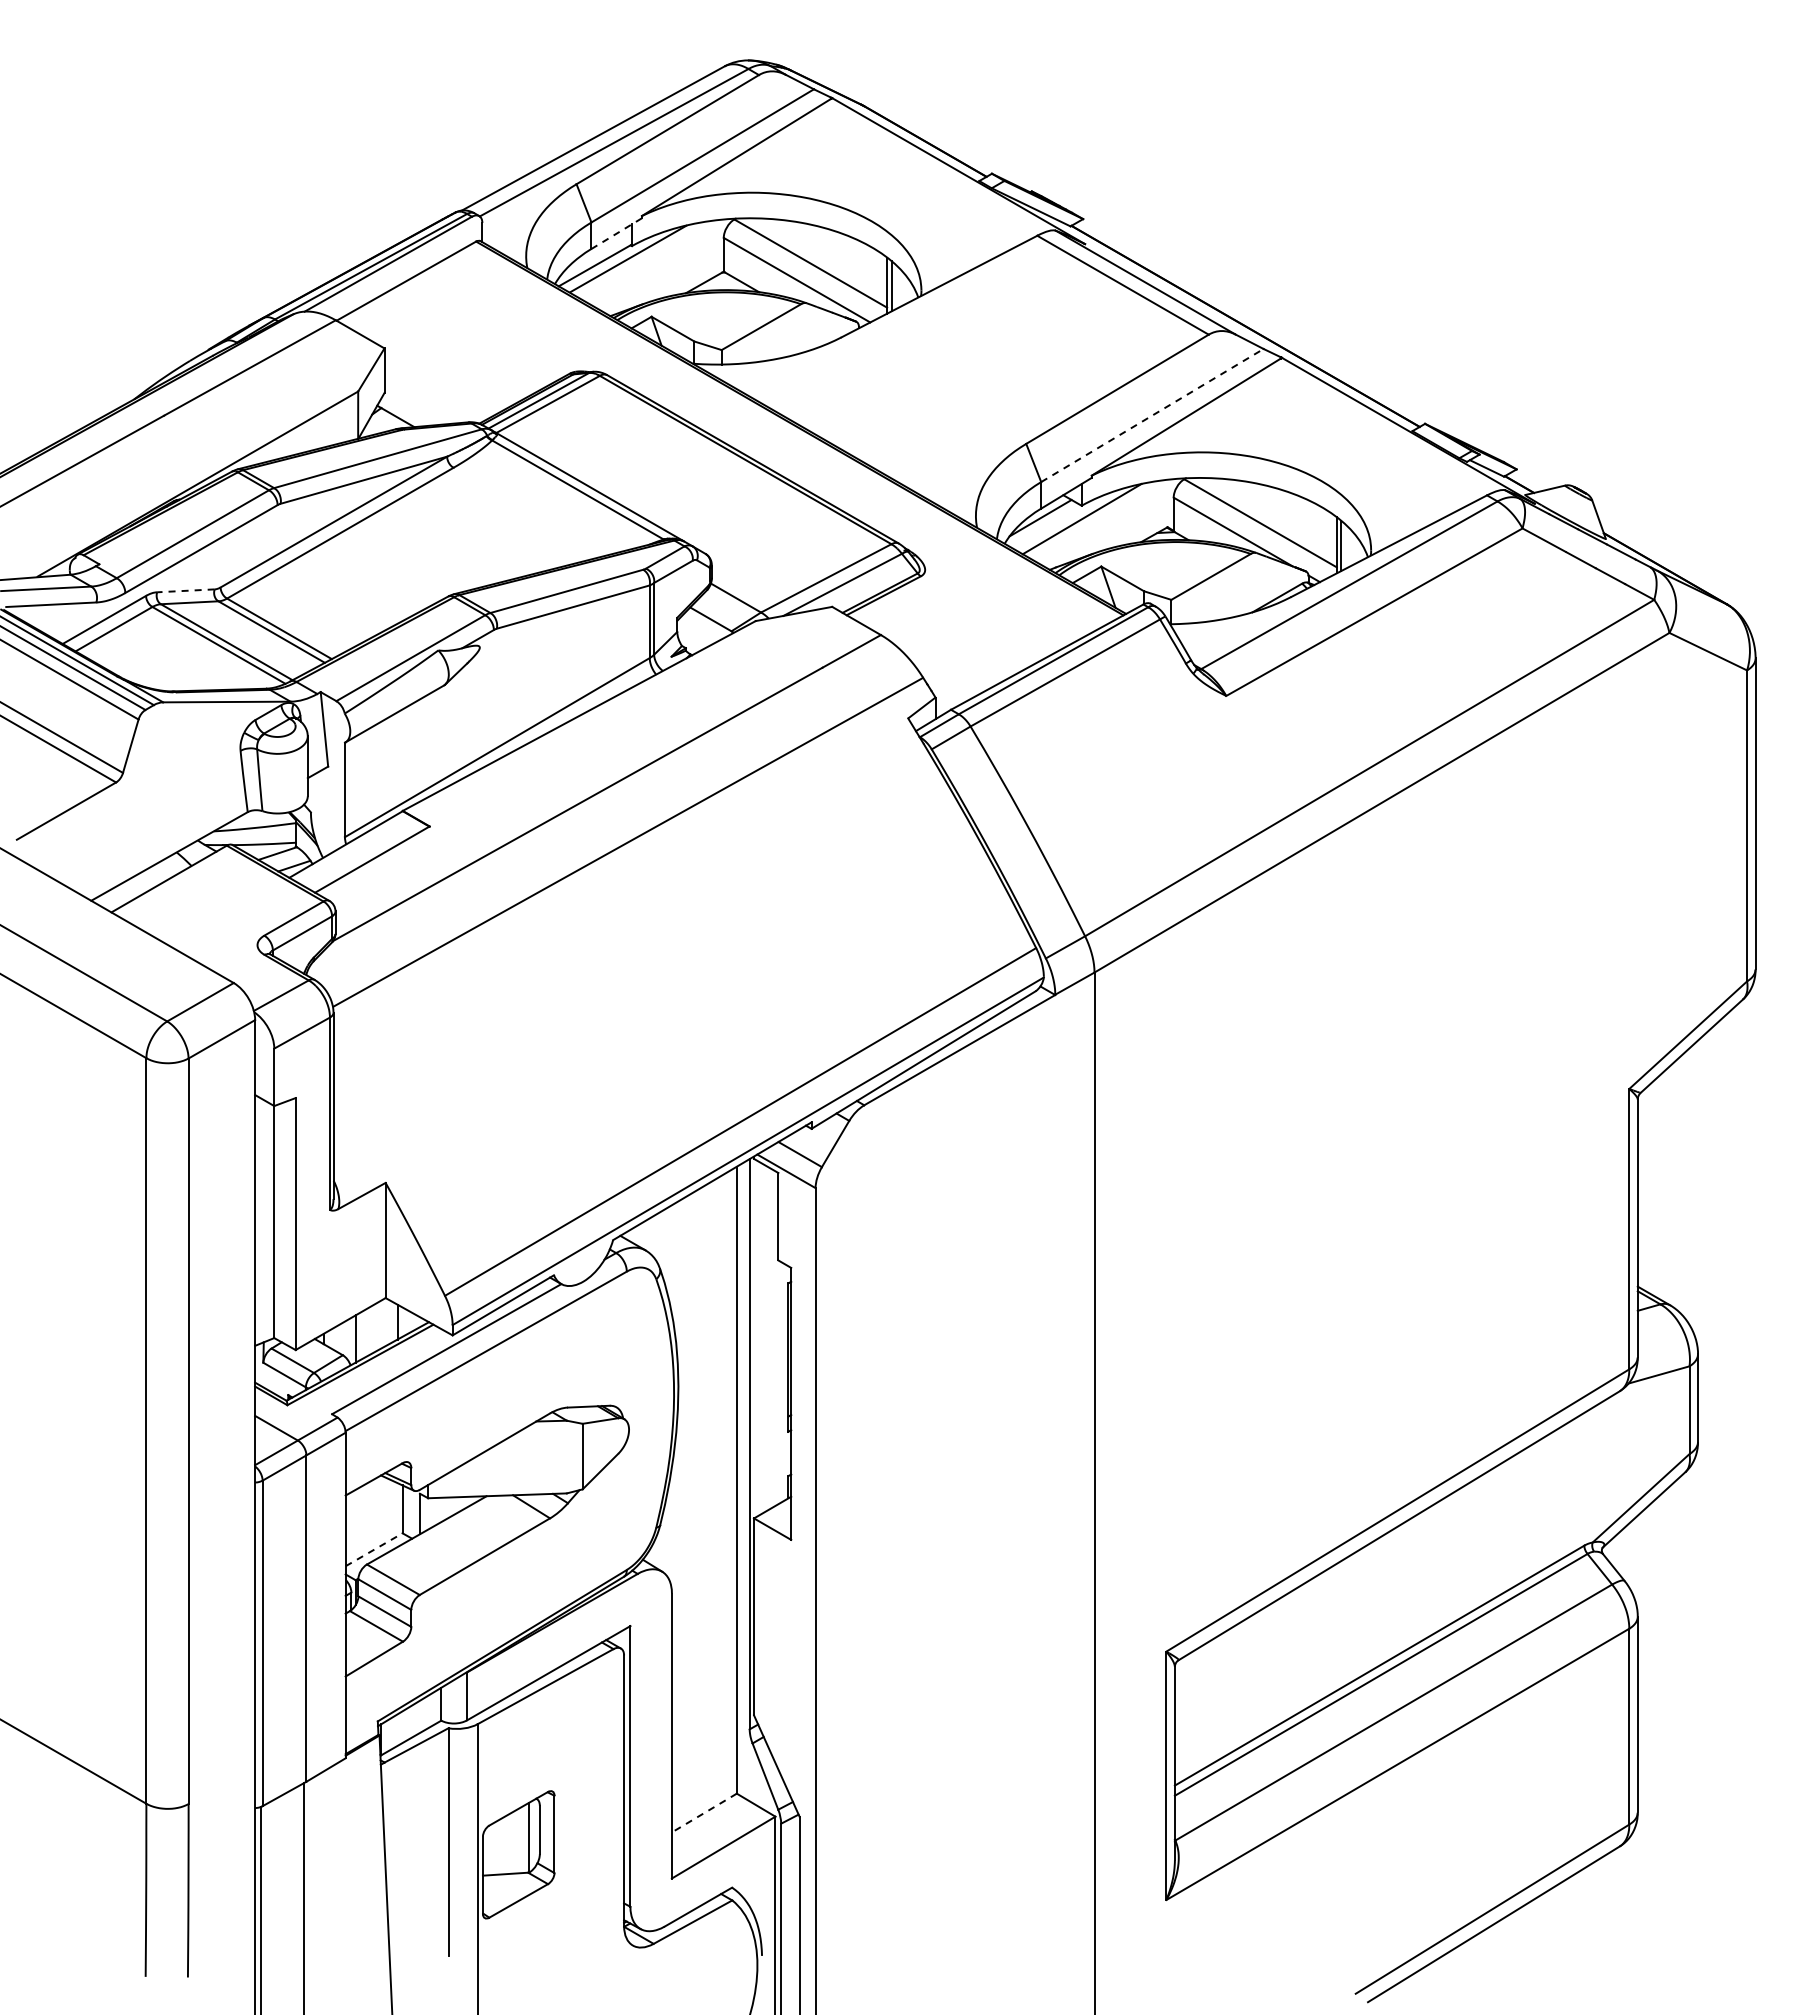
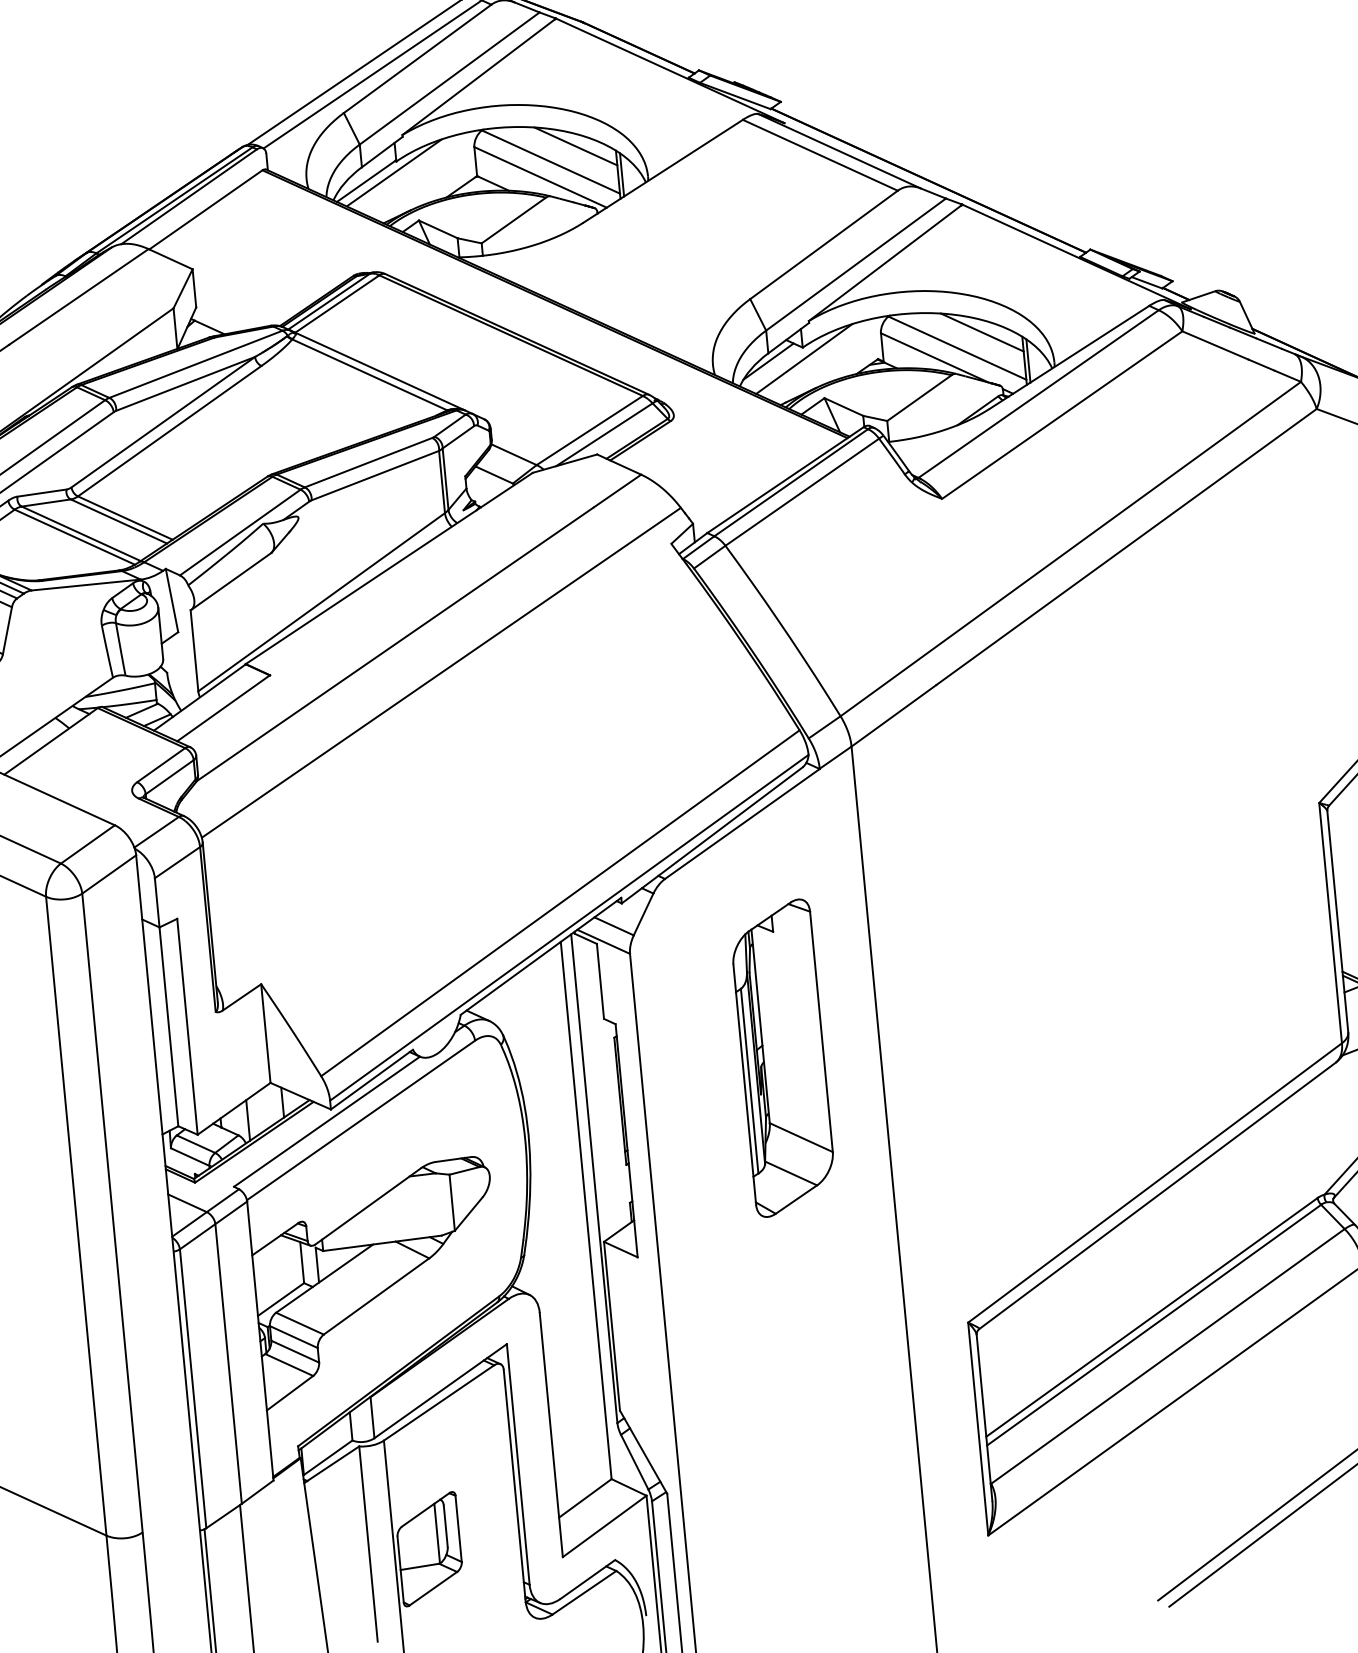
line: (616, 233) -> (382, 152), dashed -> solid
line: (841, 247) -> (576, 145), added
line: (1152, 415) -> (856, 264), dashed -> solid
line: (1290, 507) -> (981, 332), added
line: (185, 590) -> (41, 492), dashed -> solid
part: (981, 1325) -> (783, 1058), added
line: (374, 1549) -> (281, 1299), dashed -> solid
line: (704, 1813) -> (585, 1498), dashed -> solid

